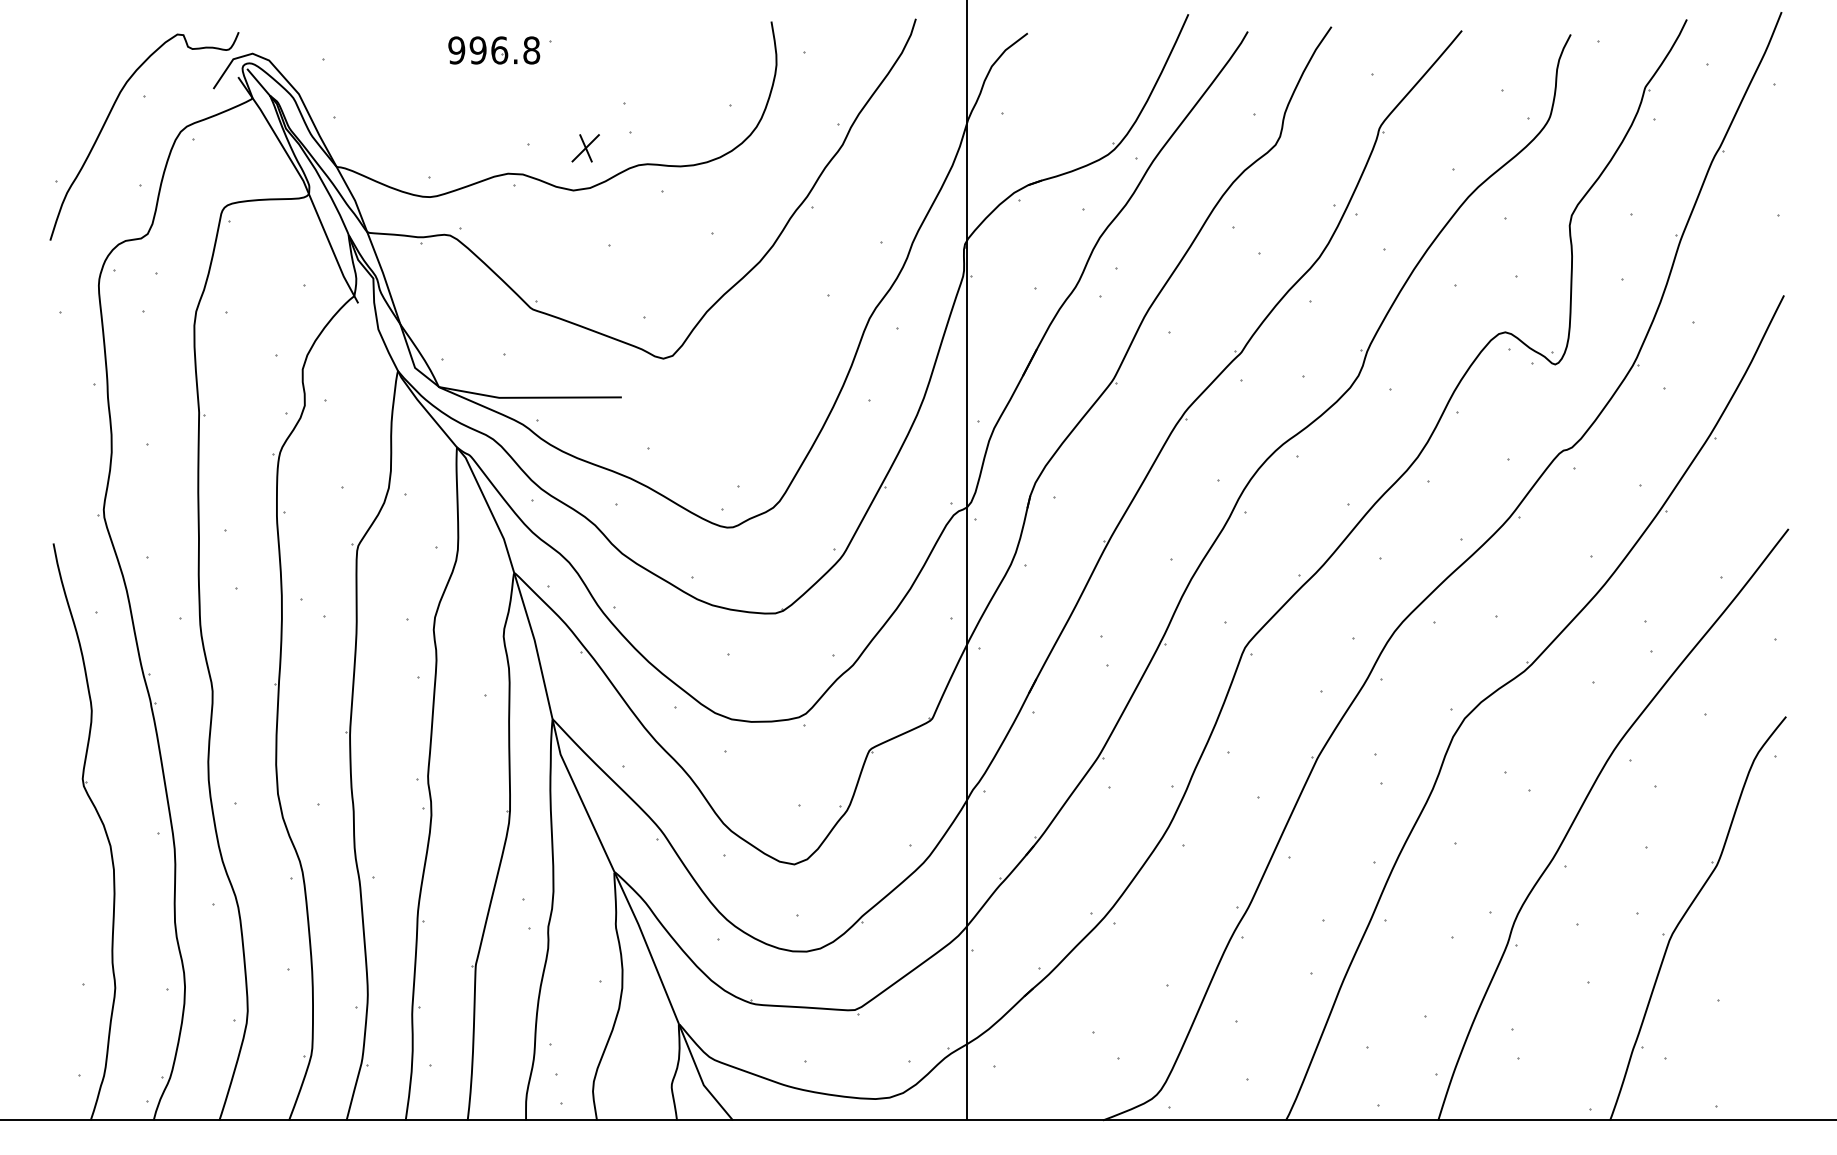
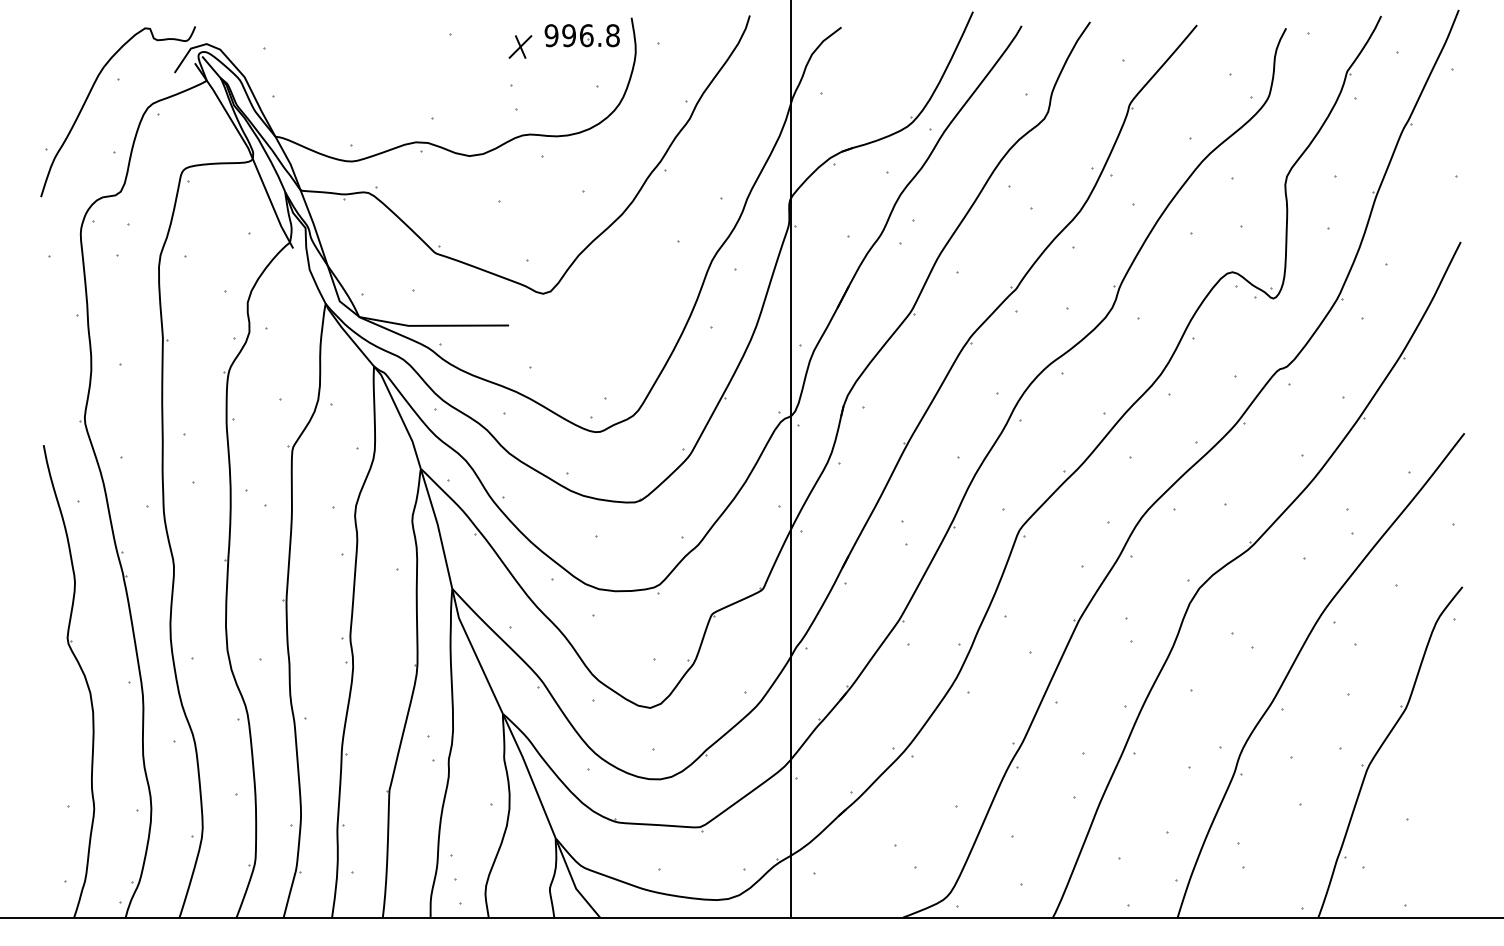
part: (494, 50) -> (582, 35), moved
part: (585, 148) -> (520, 47), moved

